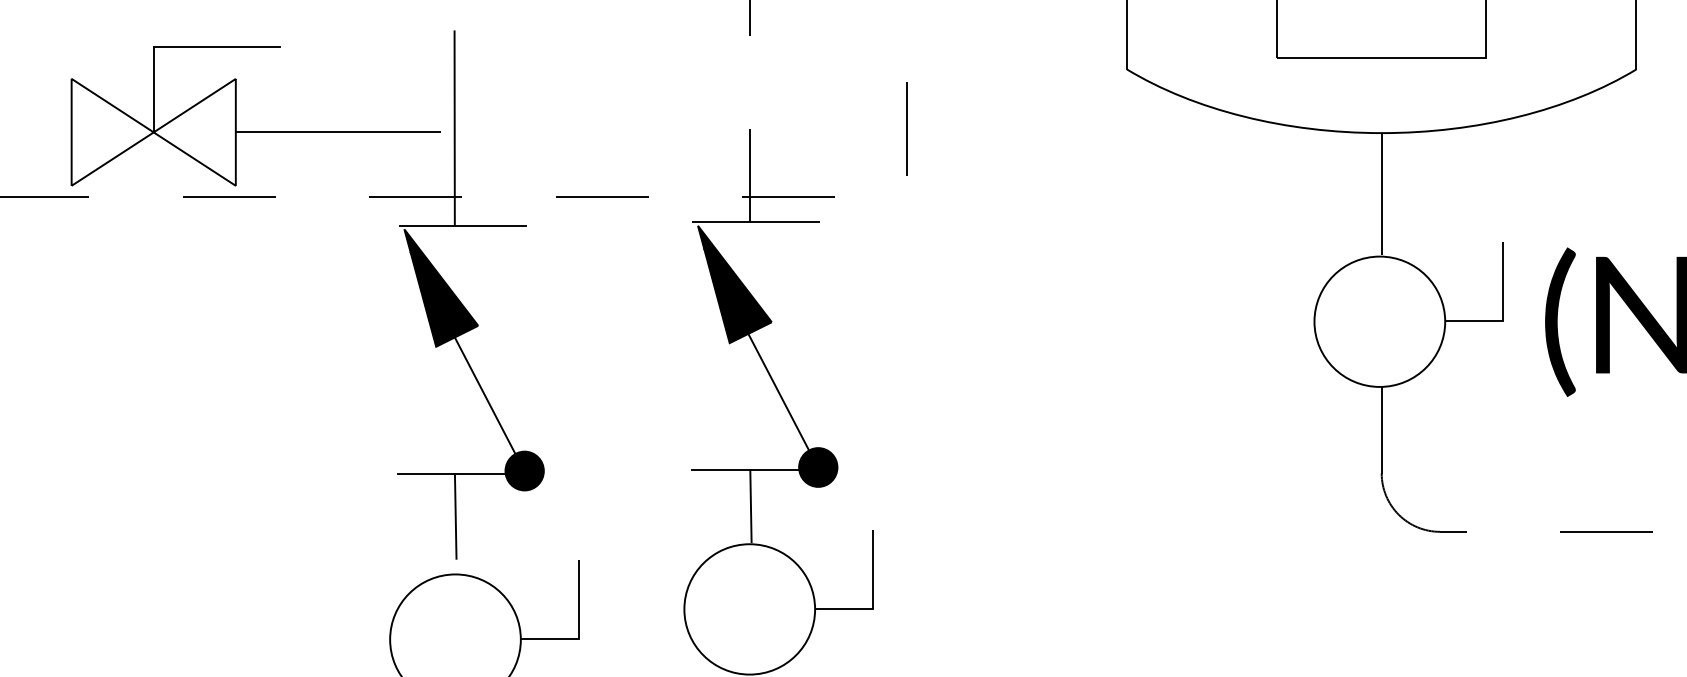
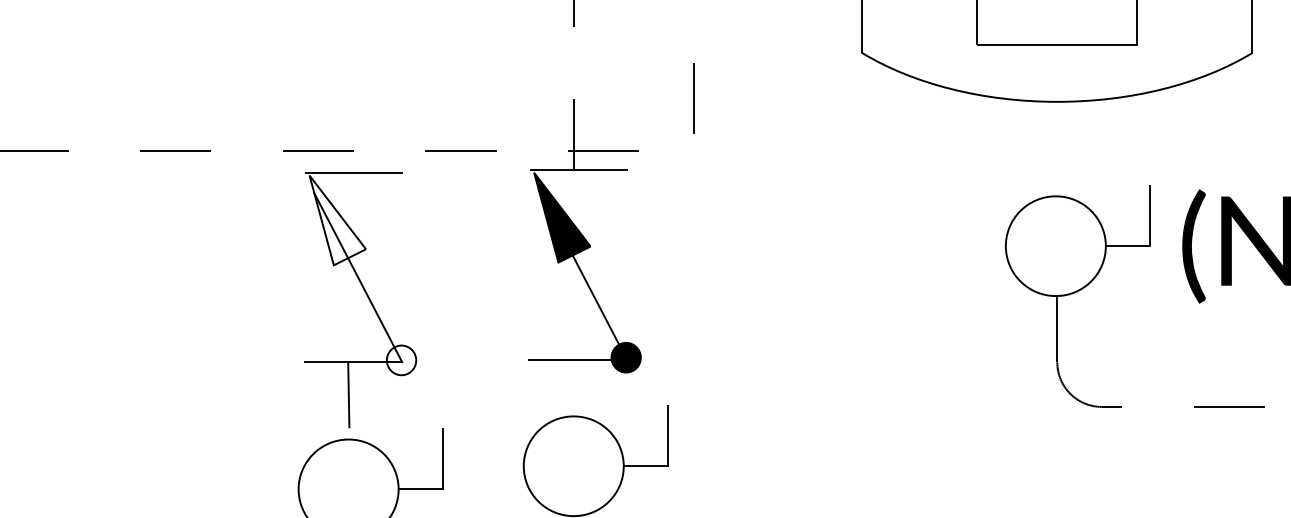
line: (454, 127) -> (347, 97), removed
part: (255, 131) -> (195, 100), removed
line: (1381, 194) -> (1057, 148), removed
fill: (441, 287) -> (337, 219), removed
fill: (524, 470) -> (401, 359), removed
line: (750, 506) -> (574, 387), removed

